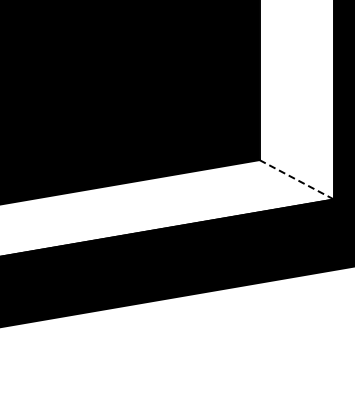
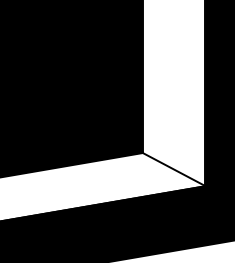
line: (297, 180) -> (174, 170), dashed -> solid

